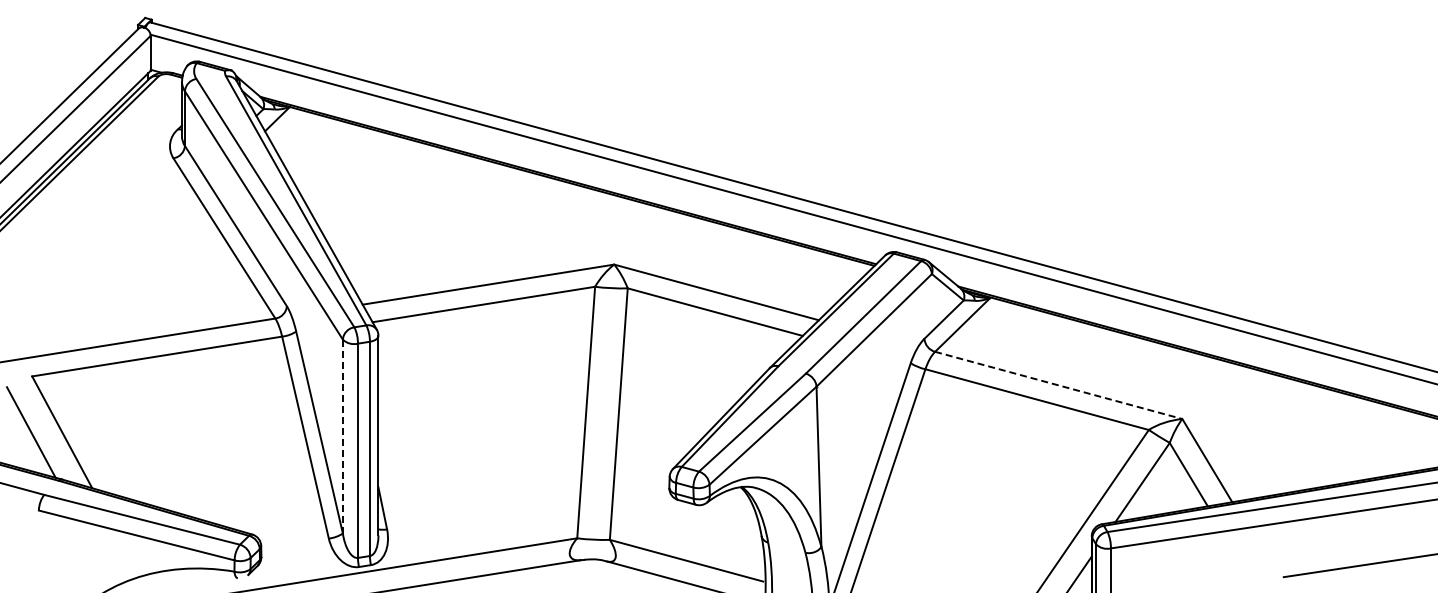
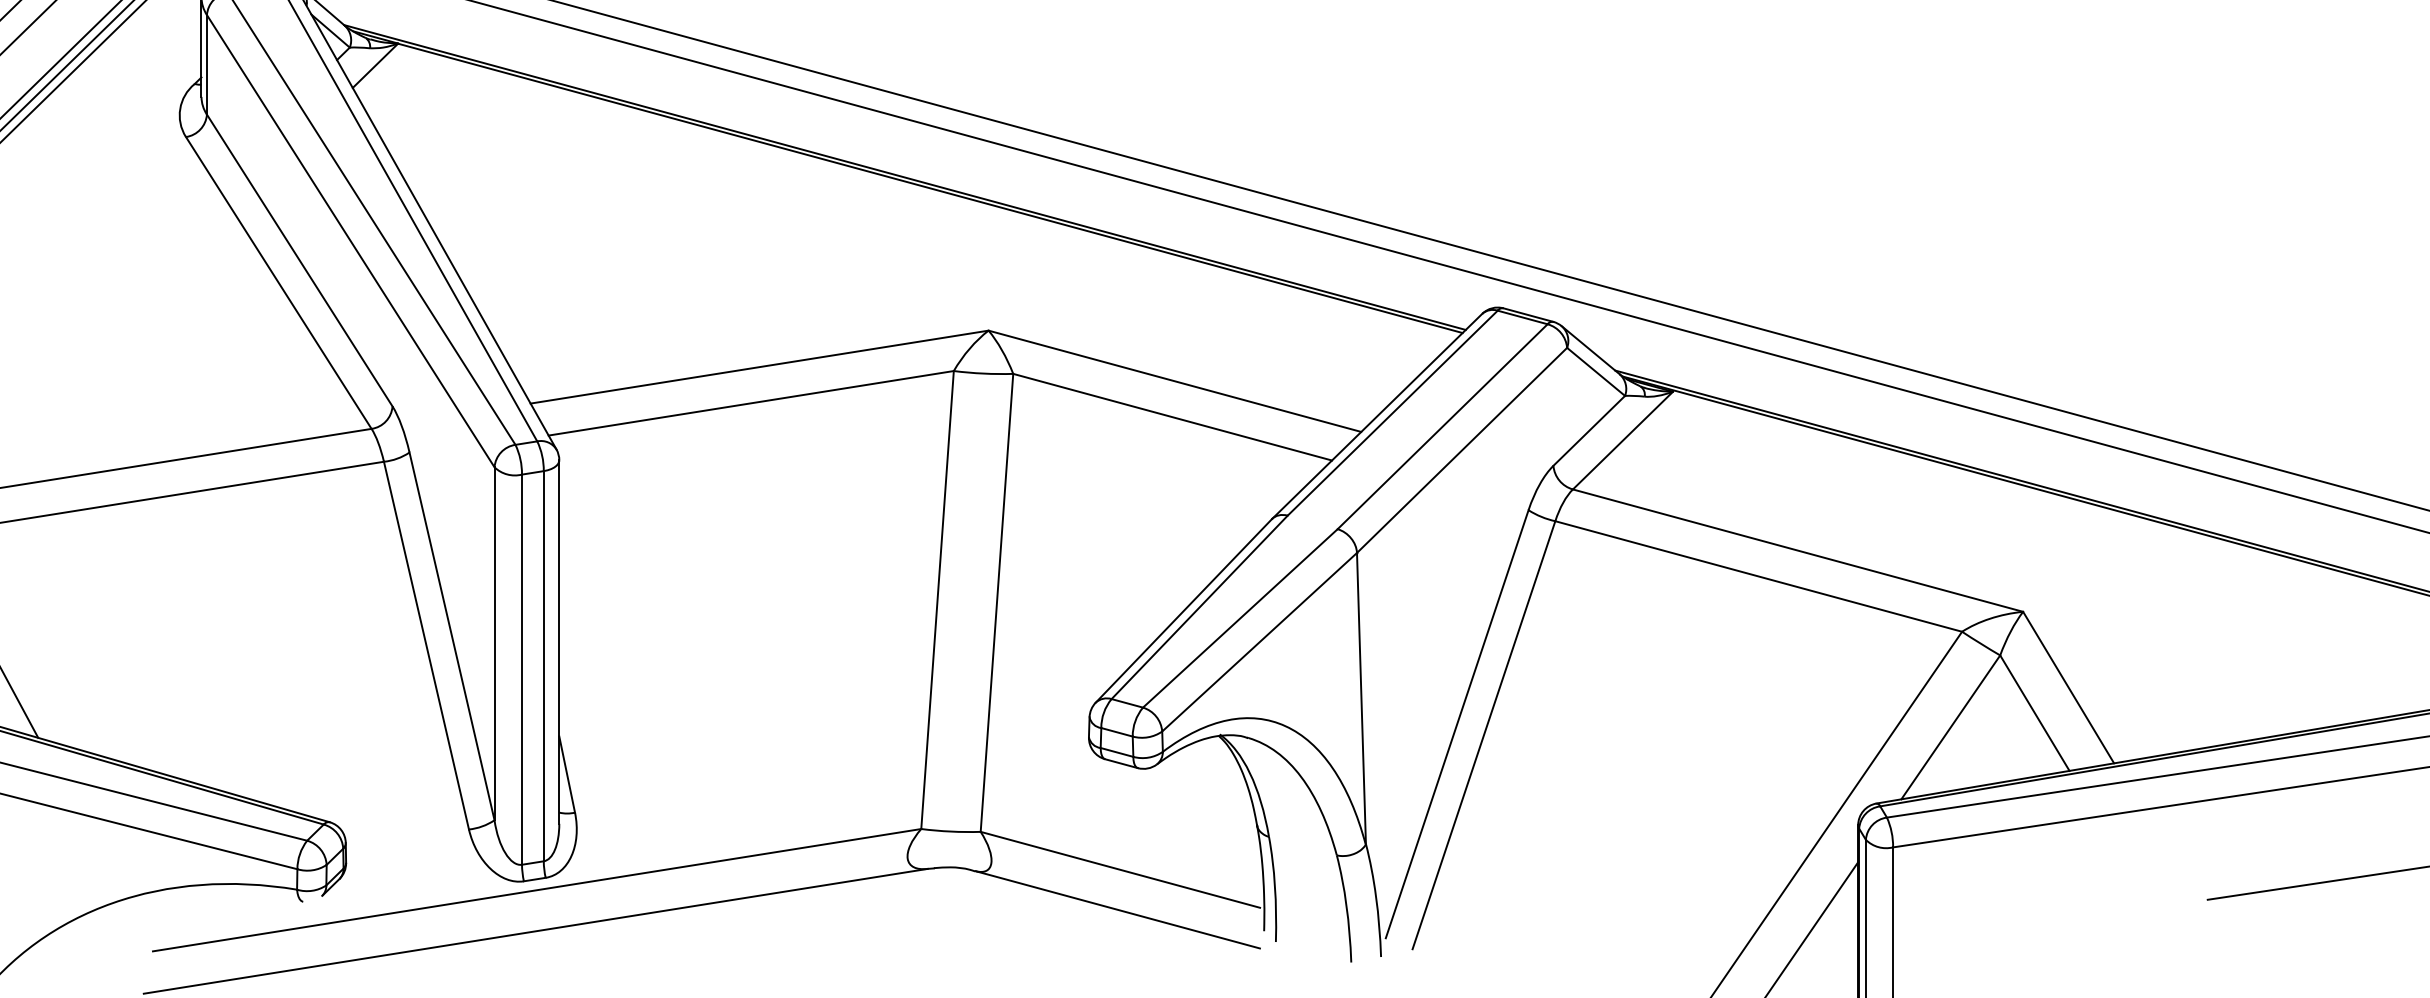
line: (1059, 385) -> (1799, 550), dashed -> solid
line: (342, 436) -> (493, 643), dashed -> solid

